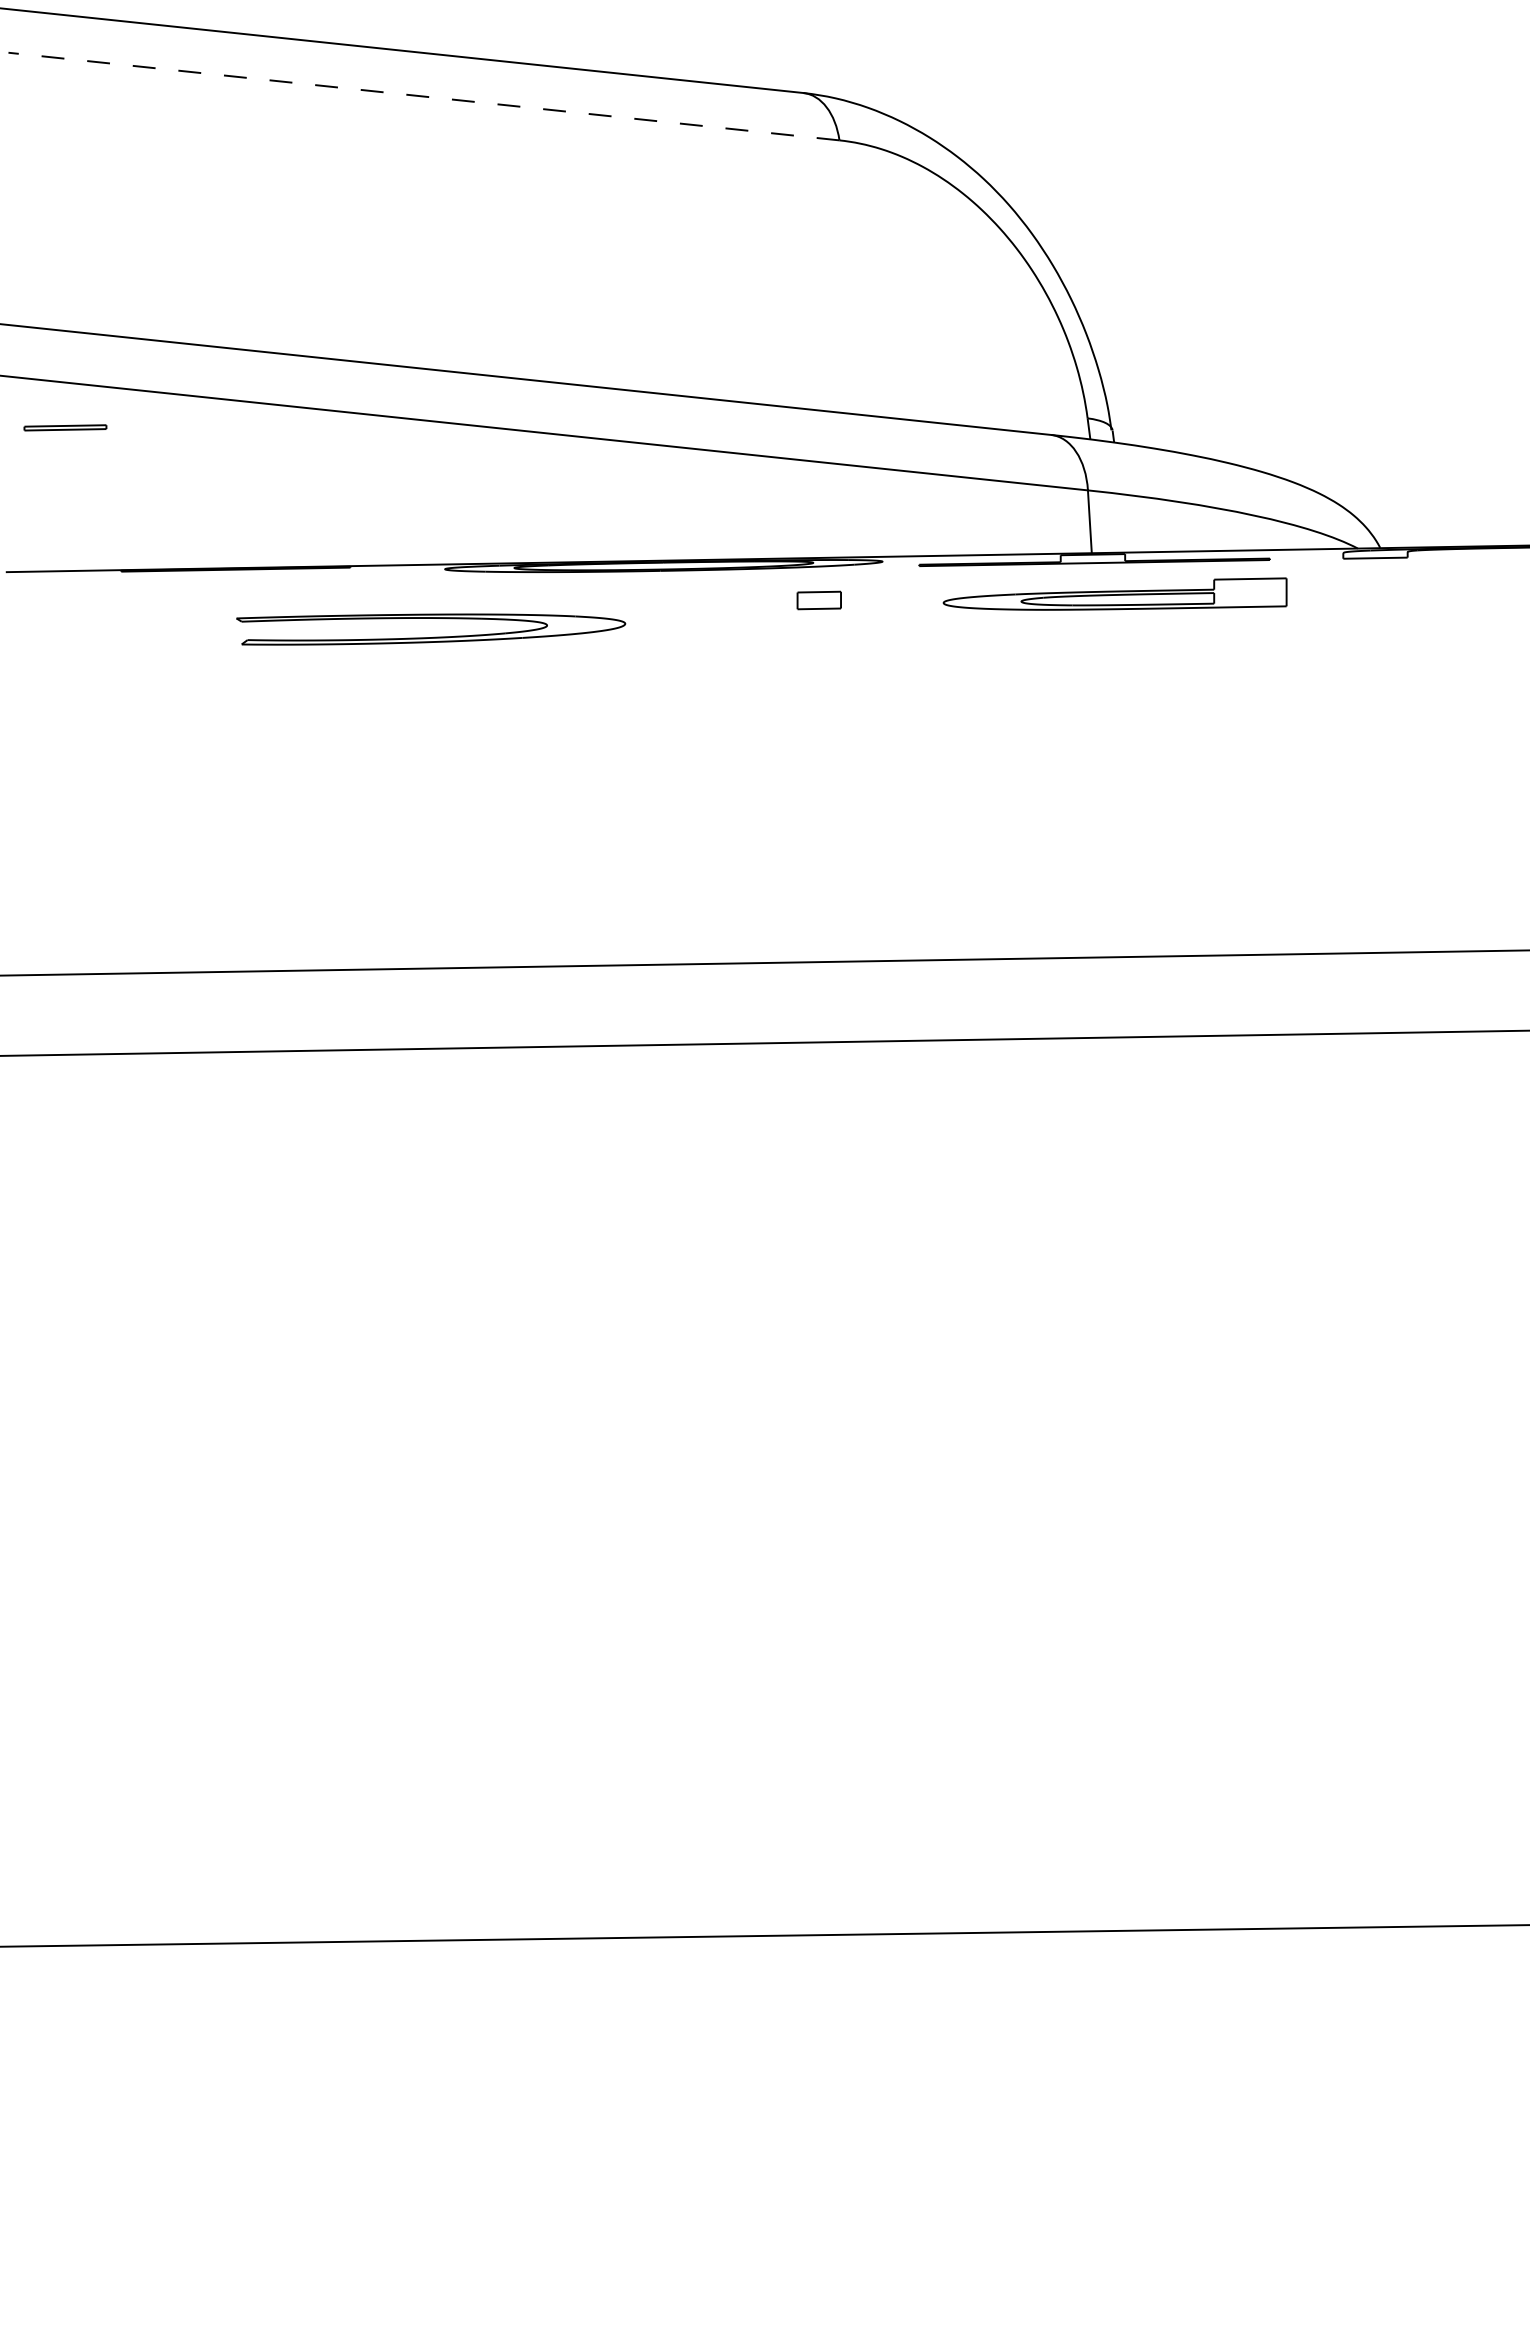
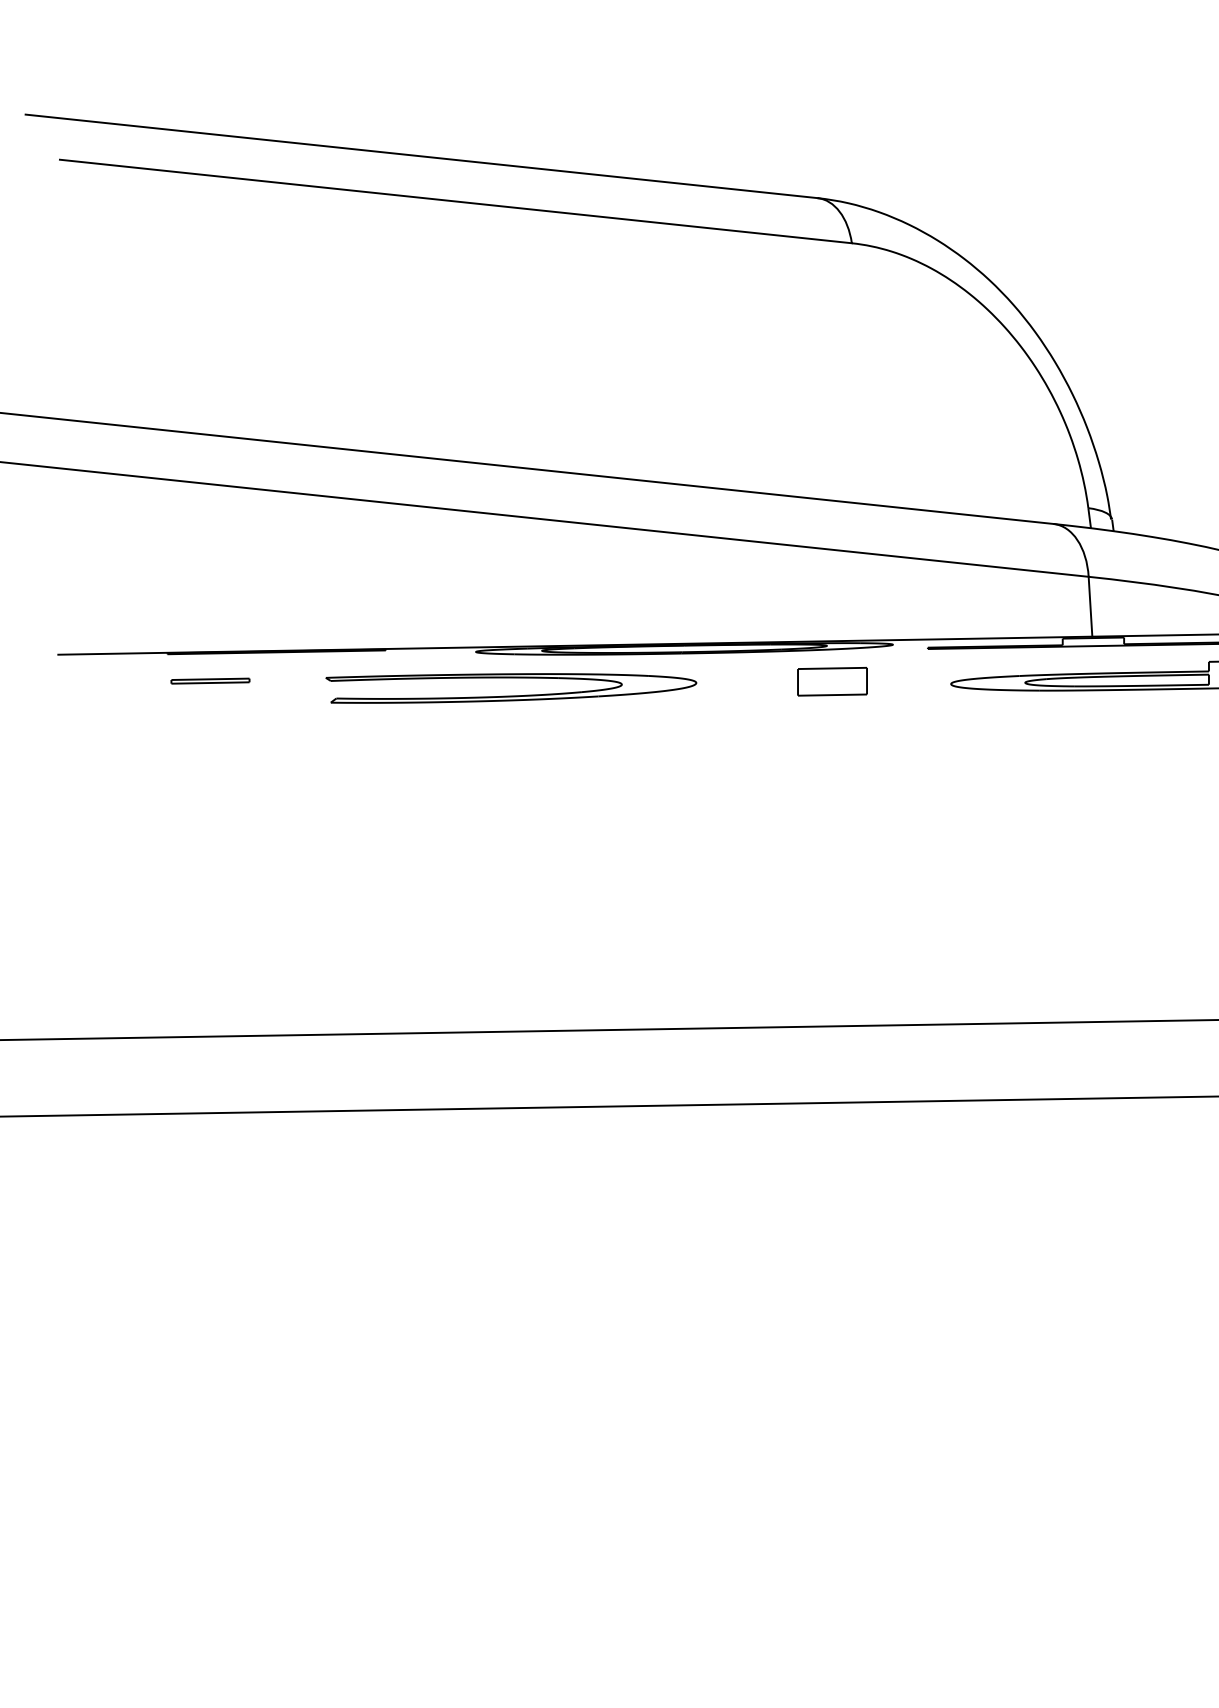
line: (423, 96) -> (455, 201), dashed -> solid
part: (65, 427) -> (210, 680), moved
part: (819, 600) -> (832, 681), size x1.67
part: (434, 636) -> (514, 695), moved

